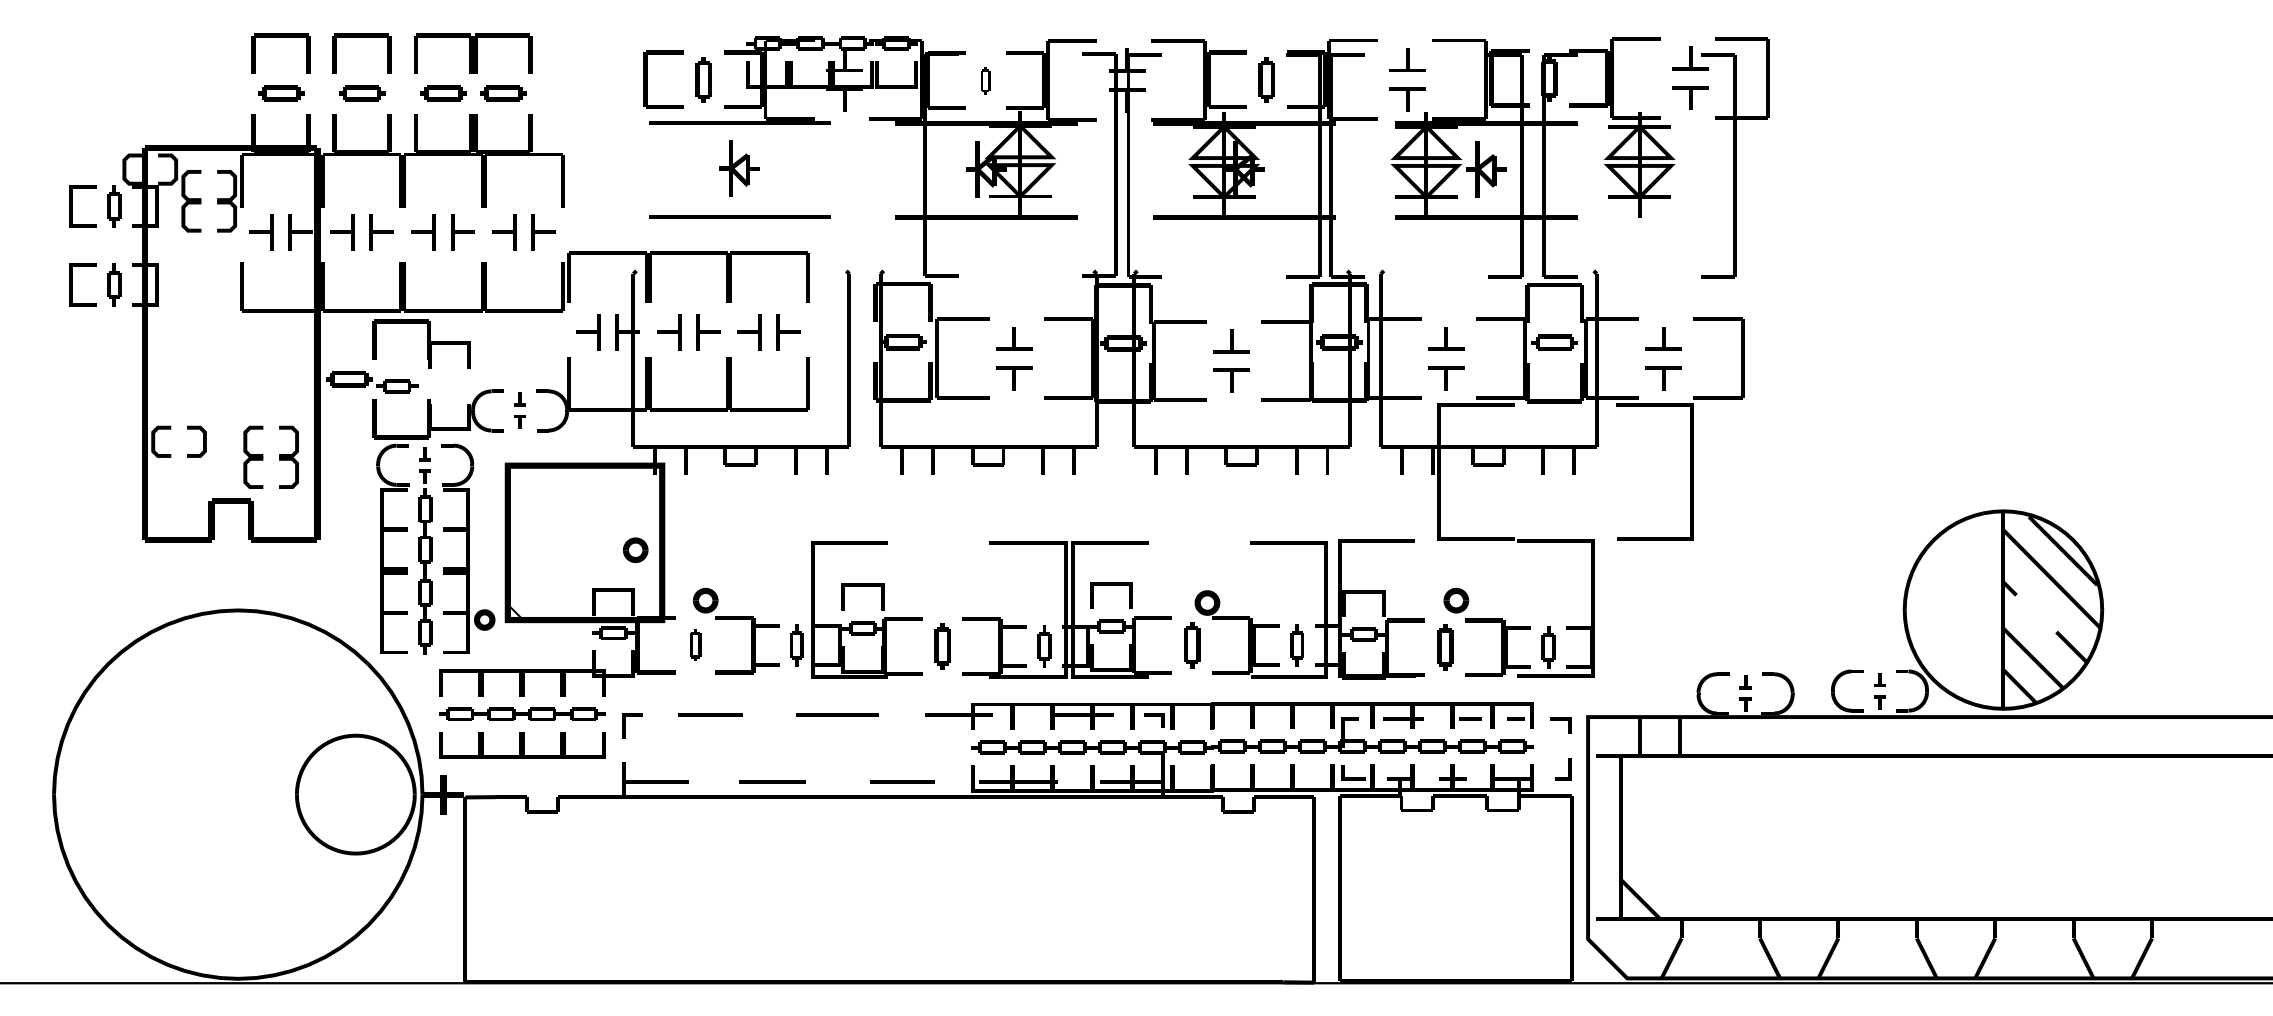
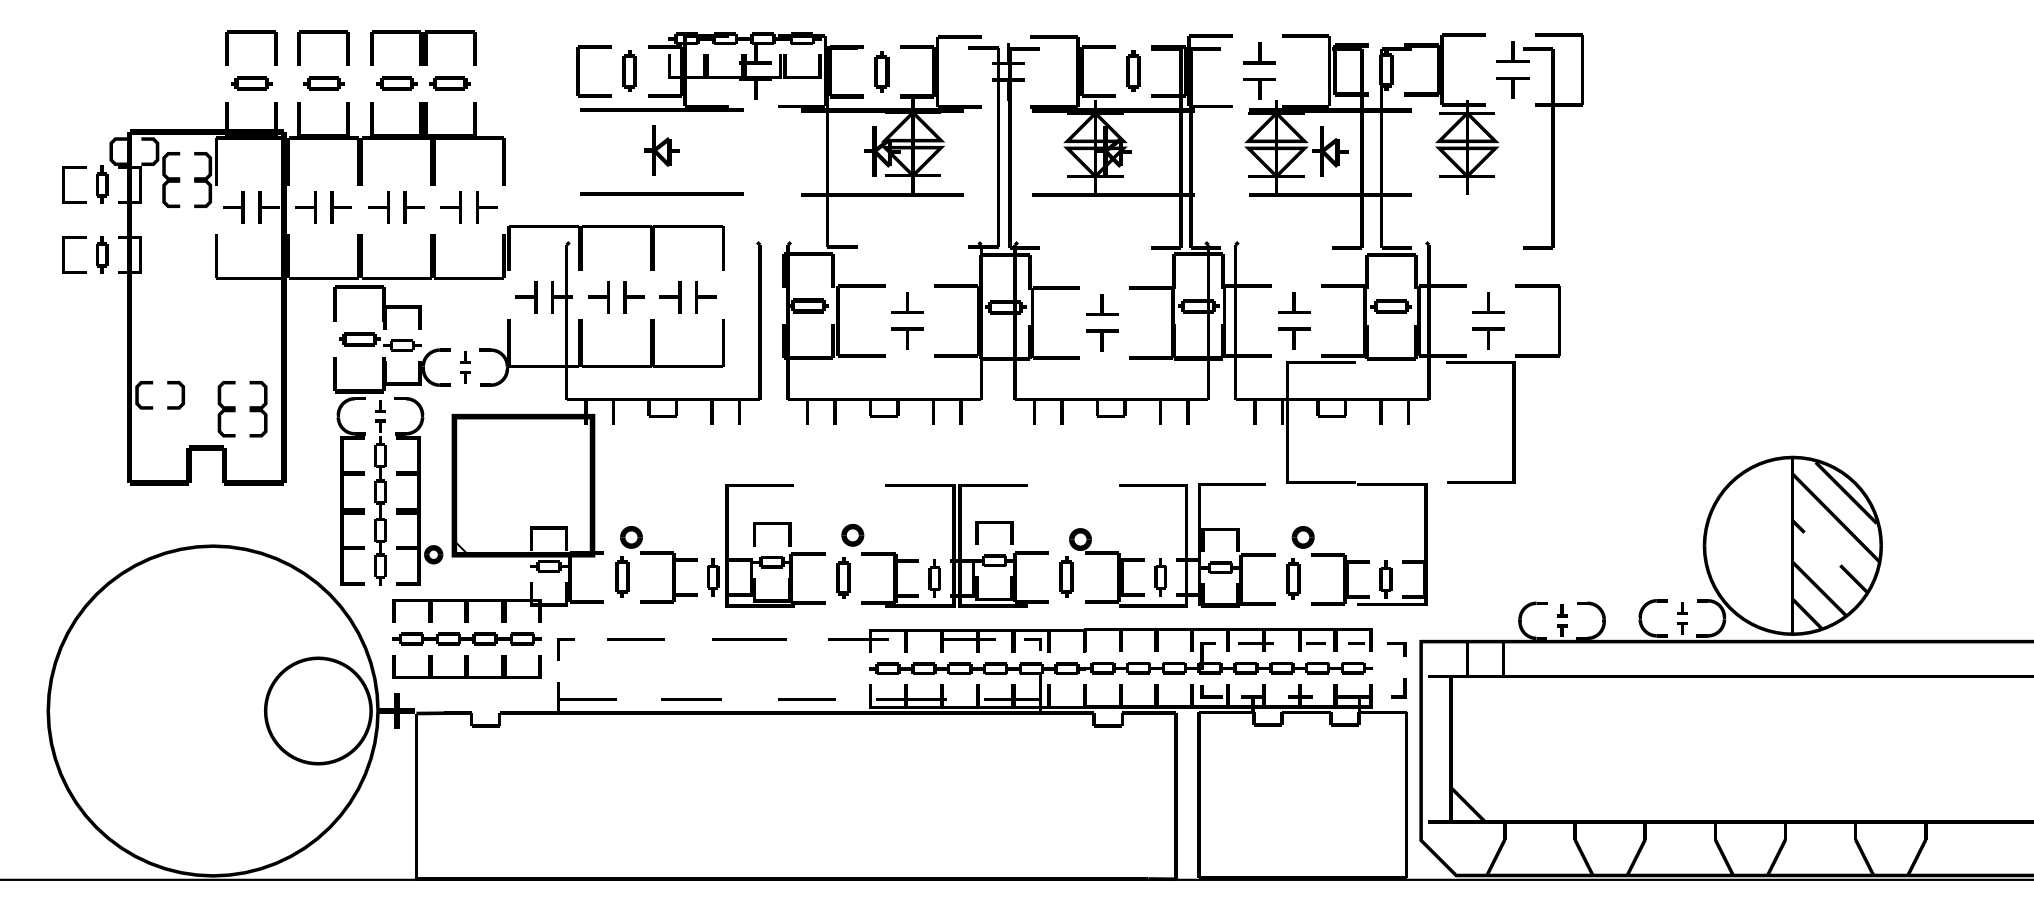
part: (985, 80) -> (881, 71), size x1.67
part: (372, 381) -> (380, 341), moved
part: (635, 549) -> (852, 534), moved
part: (695, 644) -> (622, 576), size x1.43

